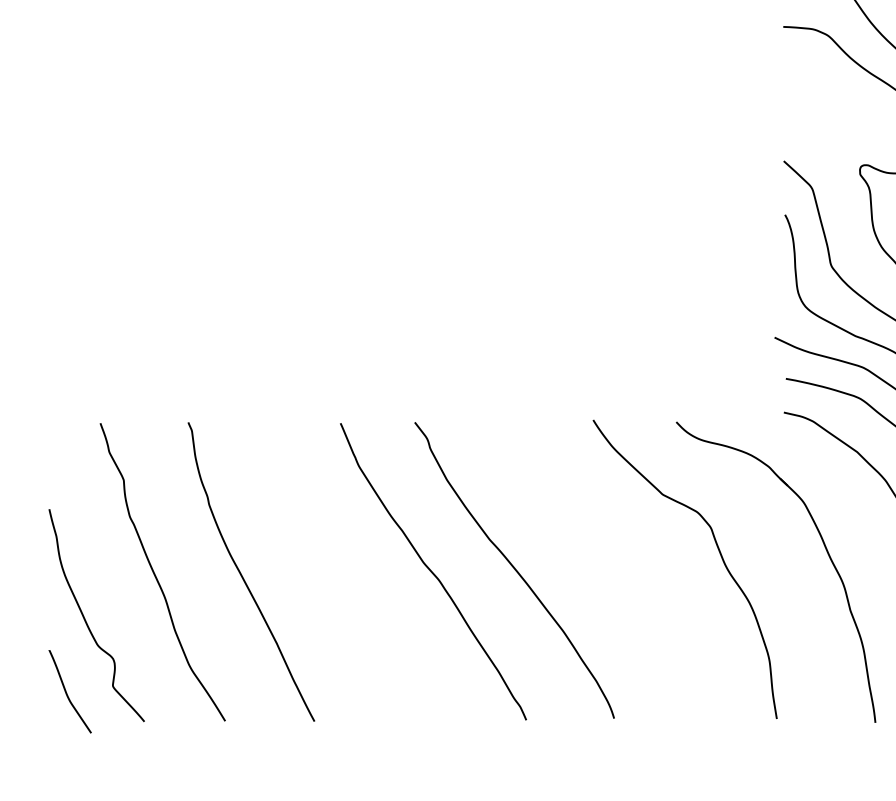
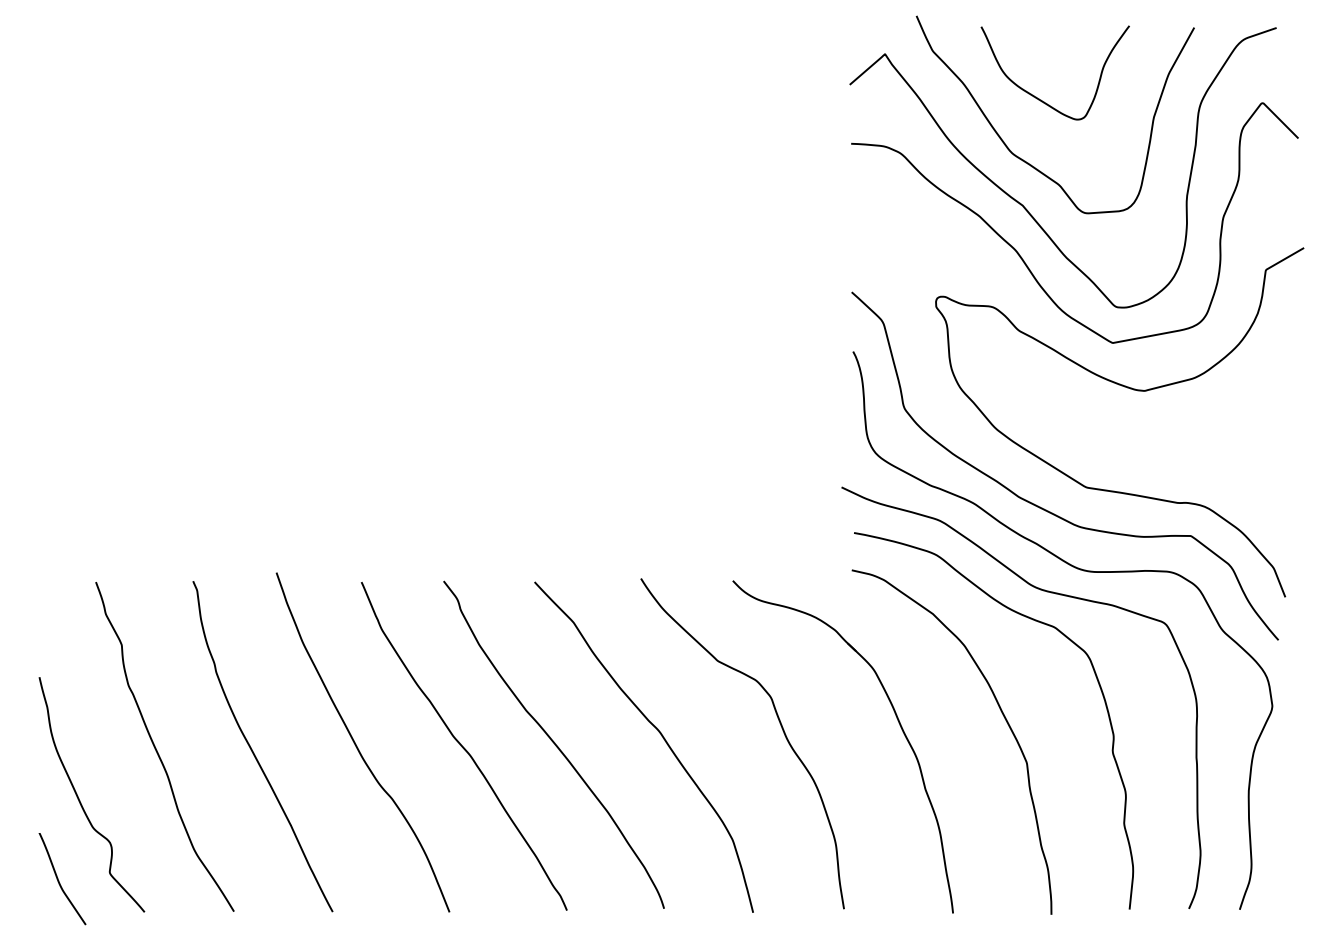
curve: (609, 559) -> (658, 732), added
curve: (336, 570) -> (356, 744), added

